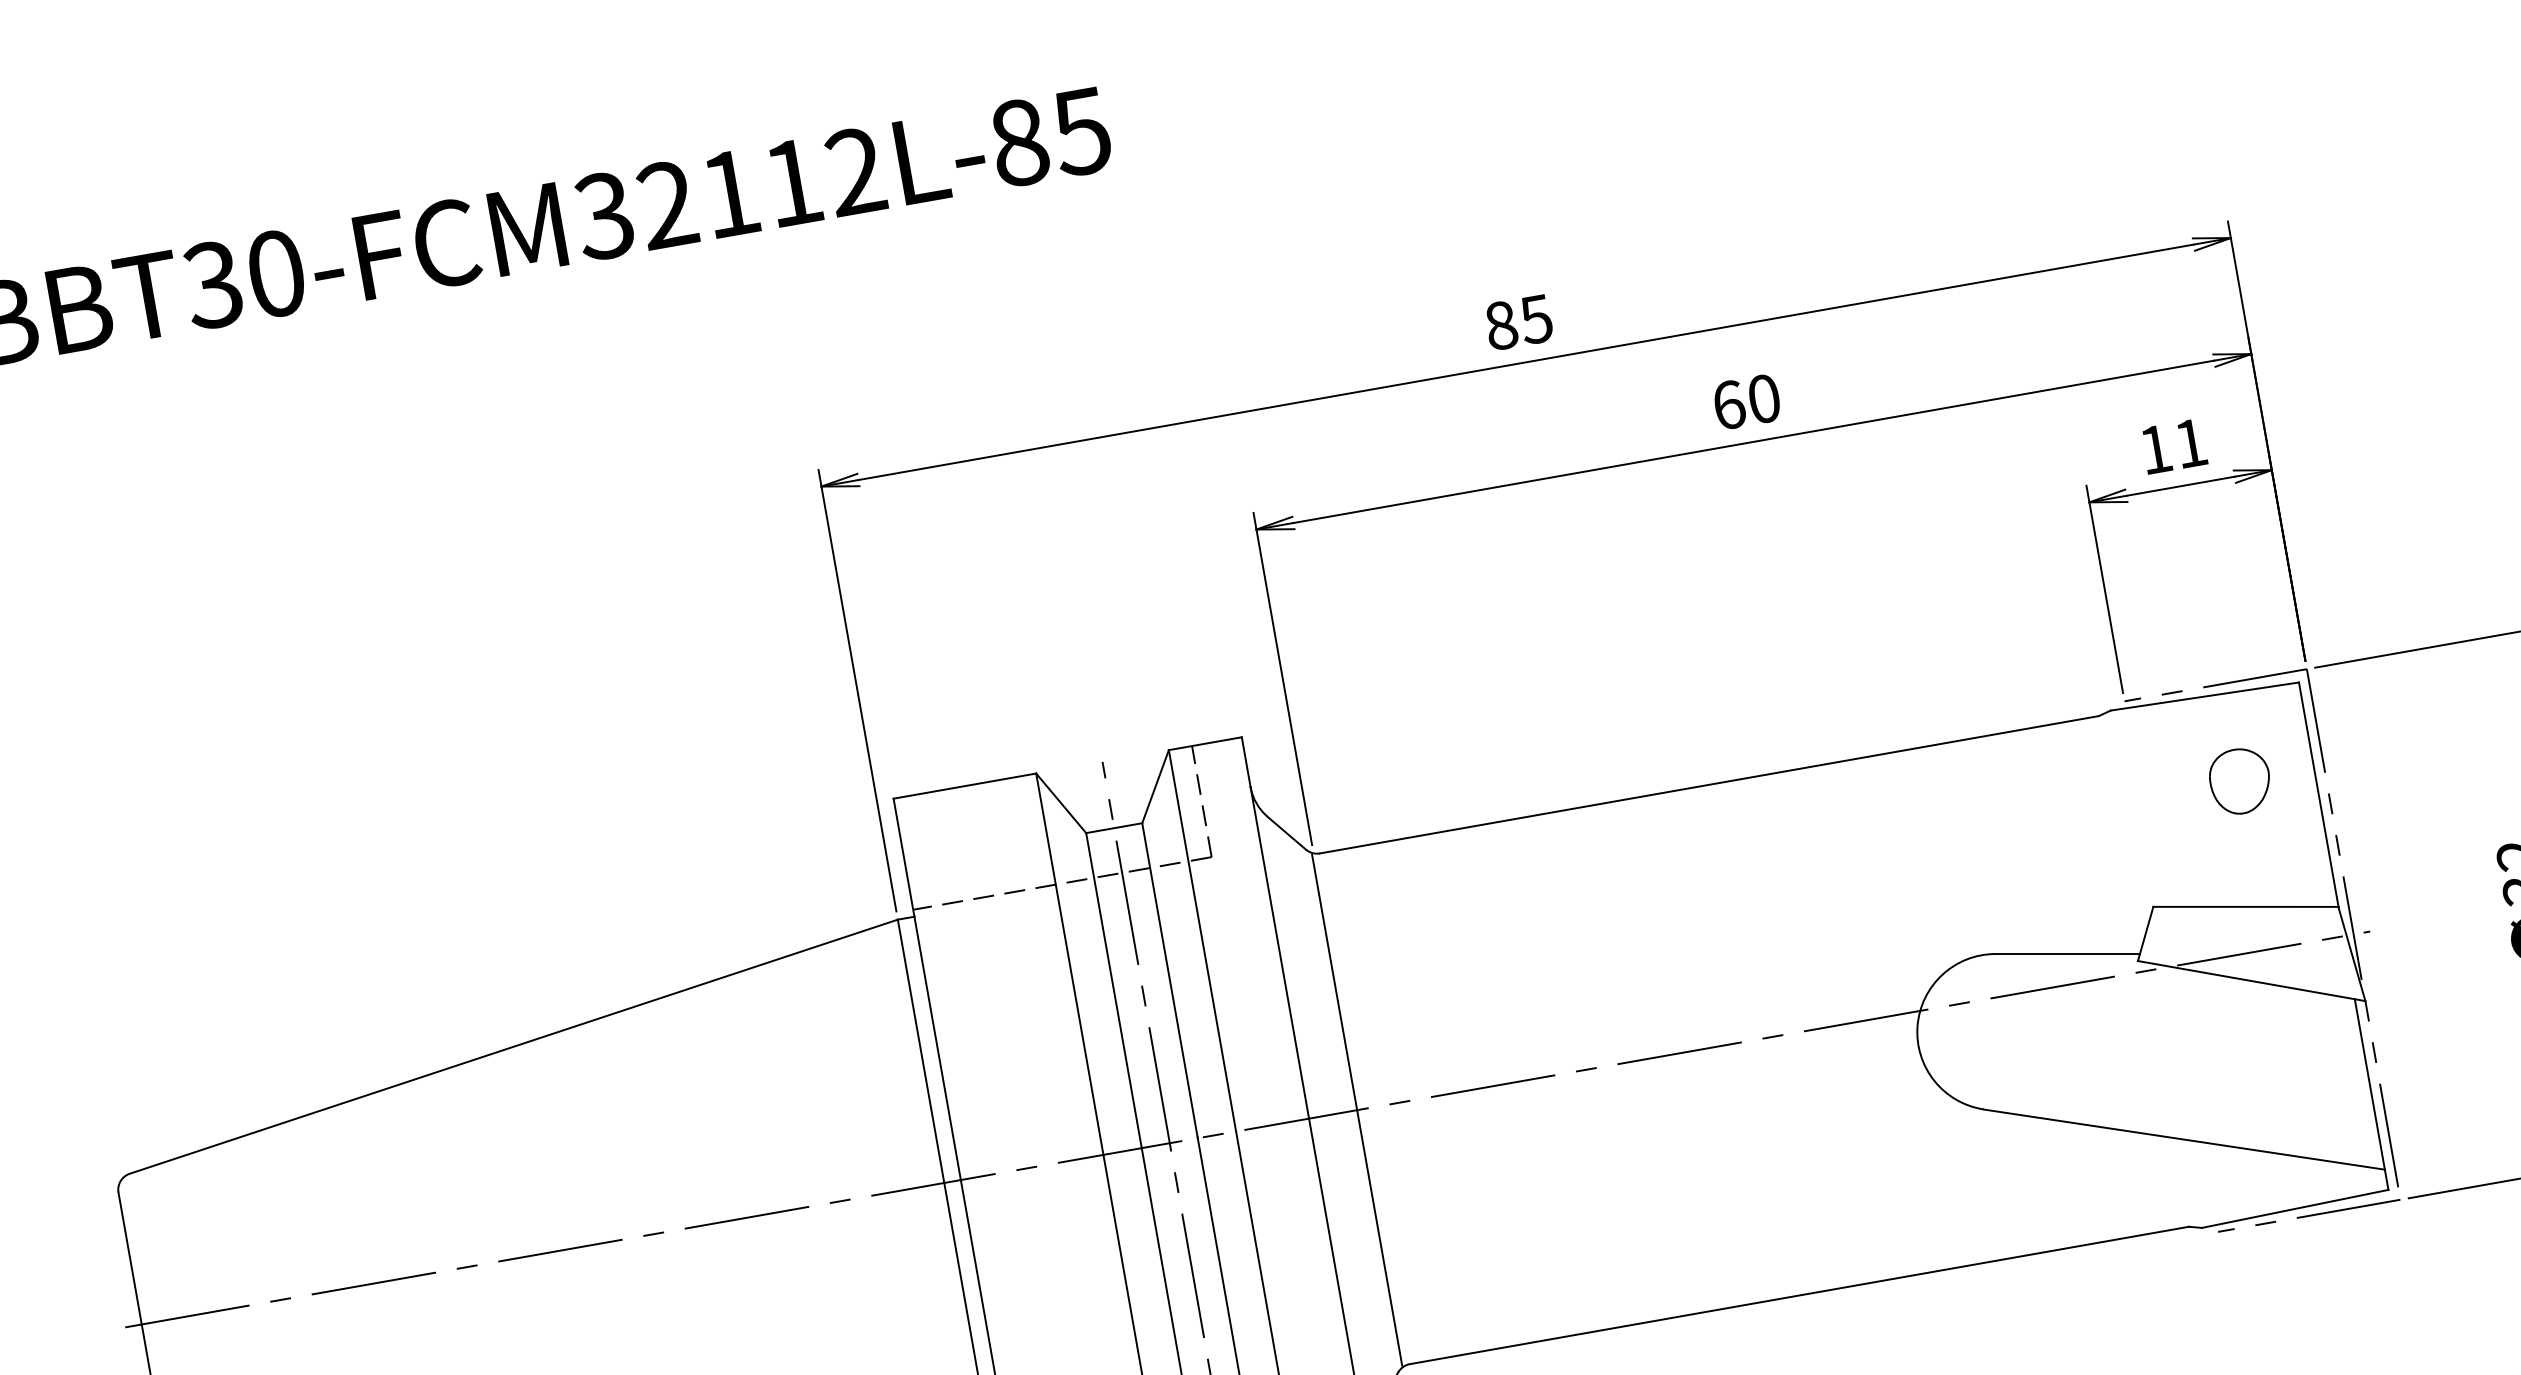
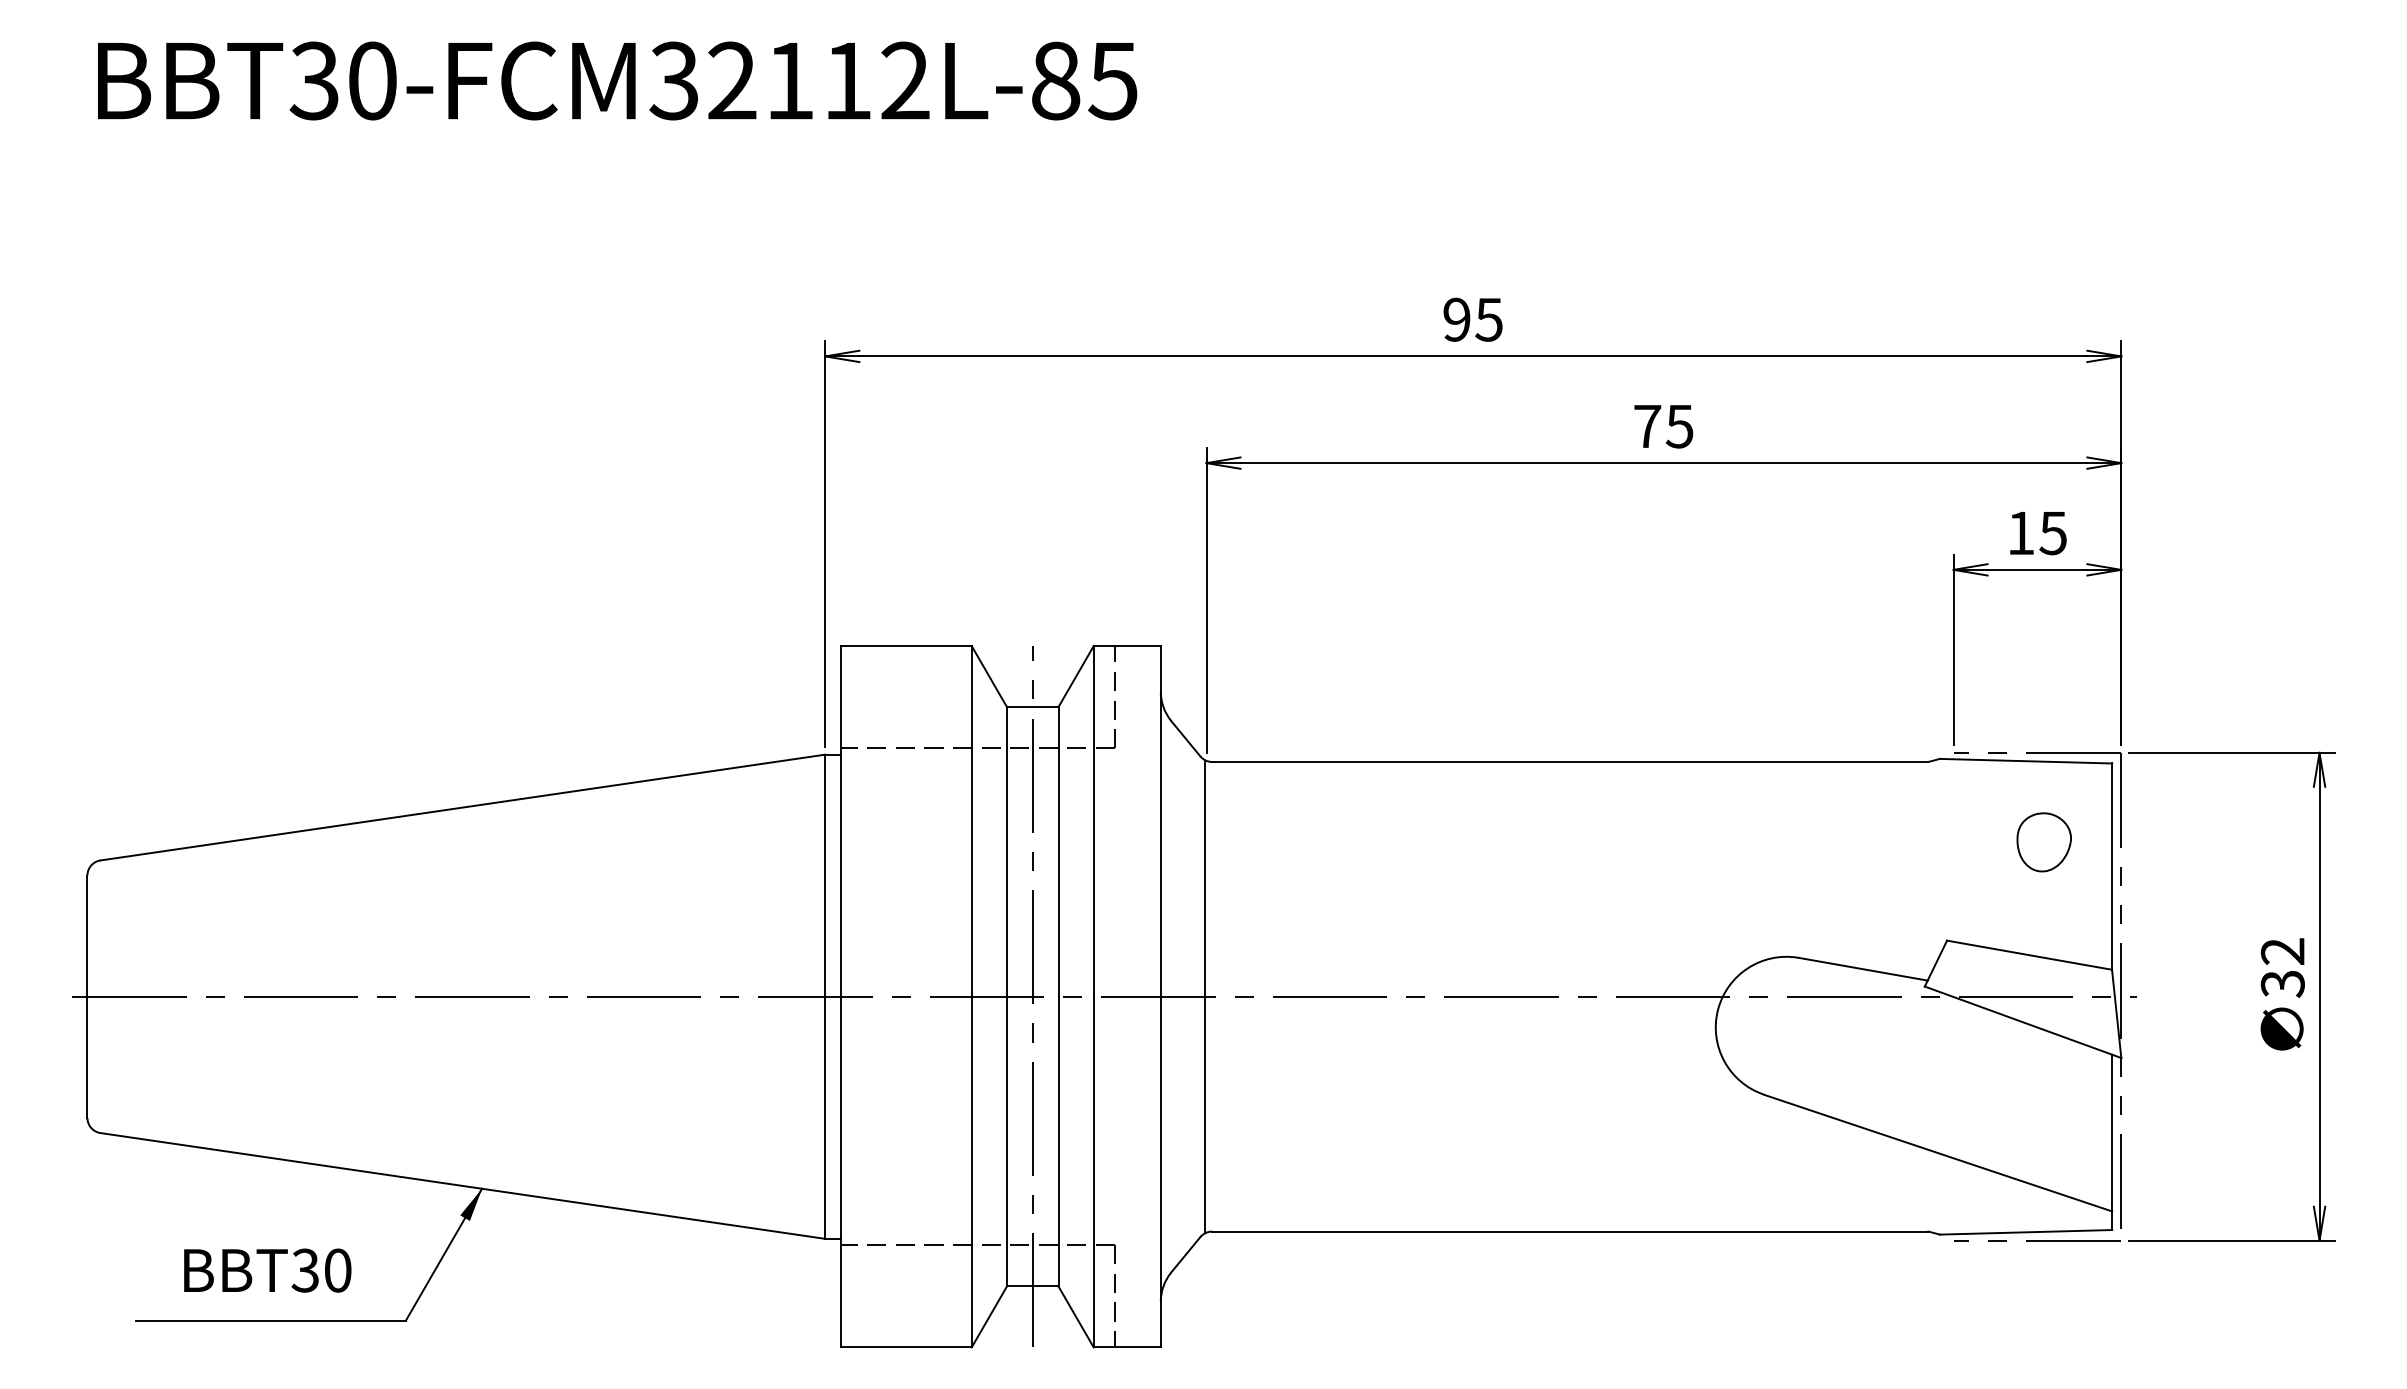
text: (1500, 325) -> (1456, 319), 85 -> 95
text: (1746, 402) -> (1663, 426), 60 -> 75
text: (2189, 443) -> (2052, 533), 11 -> 15

